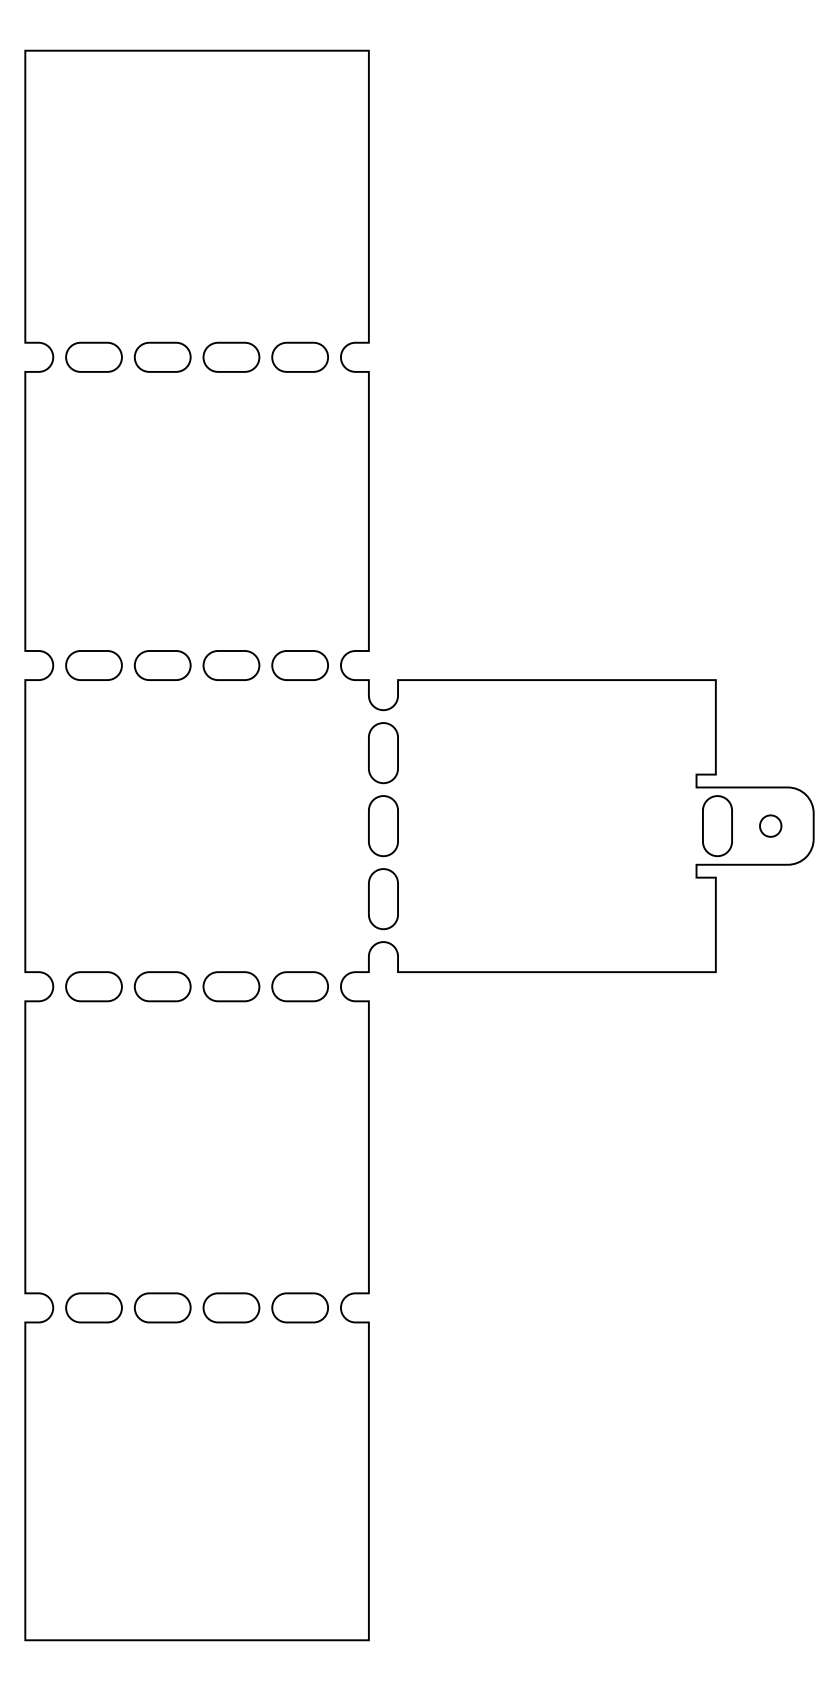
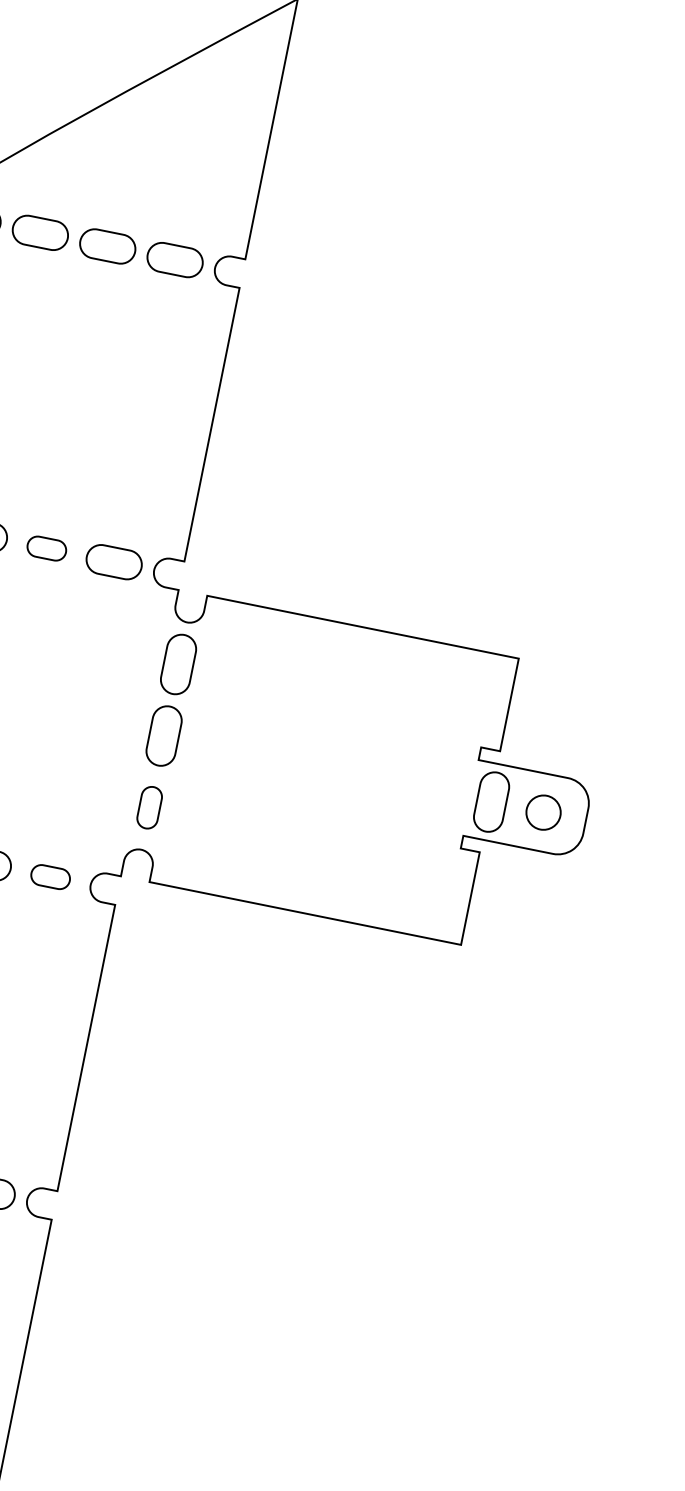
part: (231, 665) -> (46, 548), size x0.7
circle: (770, 825) -> (543, 811), size x1.6
part: (383, 899) -> (149, 808), size x0.7
part: (299, 986) -> (50, 876), size x0.7

